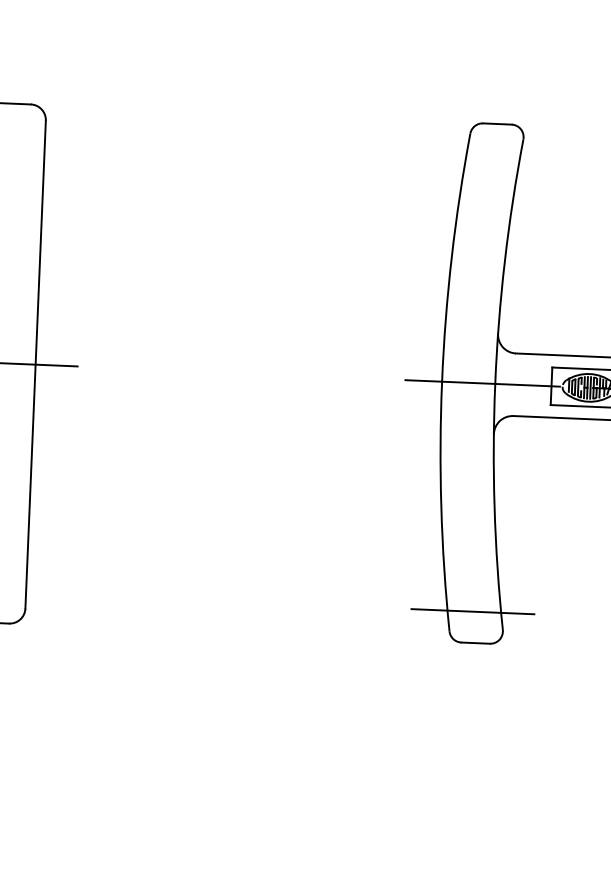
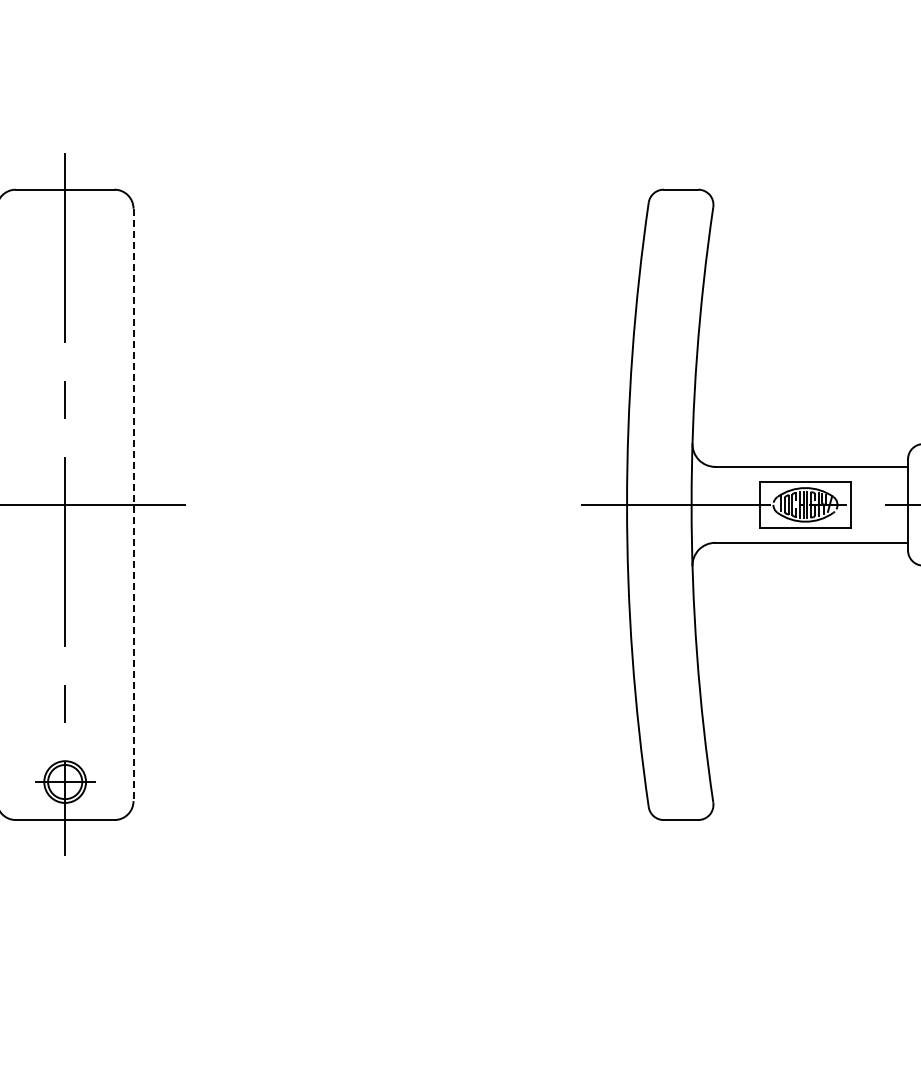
line: (35, 365) -> (133, 505), solid -> dashed
line: (472, 612) -> (675, 782), removed

